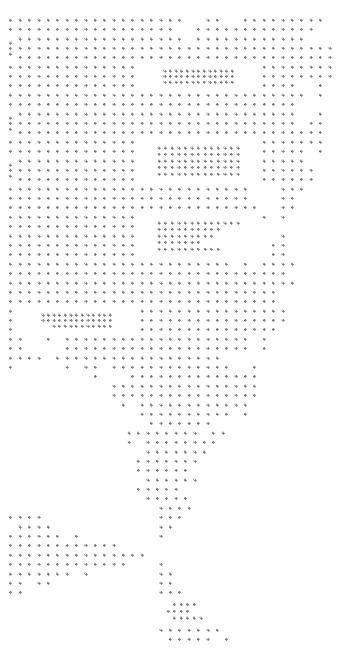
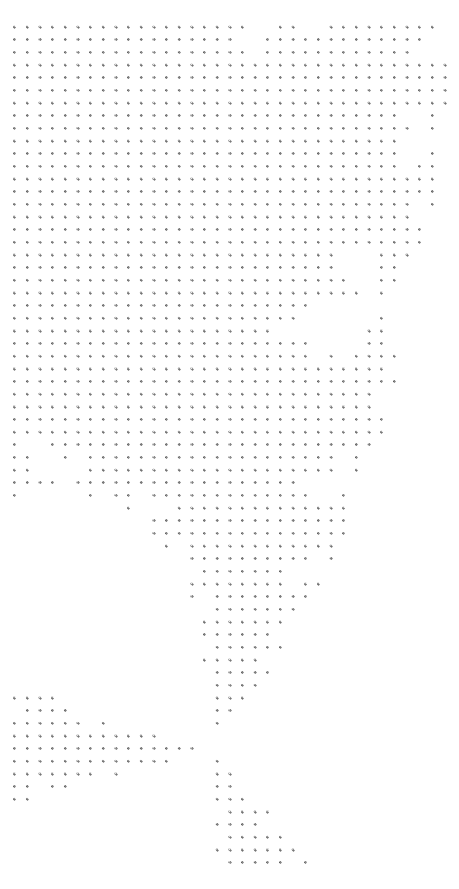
part: (10, 48) -> (14, 65), size x1.67
part: (198, 76) -> (267, 103), size x1.67
part: (10, 123) -> (14, 166), size x1.67
part: (198, 160) -> (267, 216), size x1.43
part: (10, 170) -> (14, 230), size x1.67
part: (198, 235) -> (267, 317), size x1.43
part: (76, 320) -> (103, 432), size x1.67
part: (176, 465) -> (255, 627), moved
part: (184, 610) -> (249, 823), size x1.43

